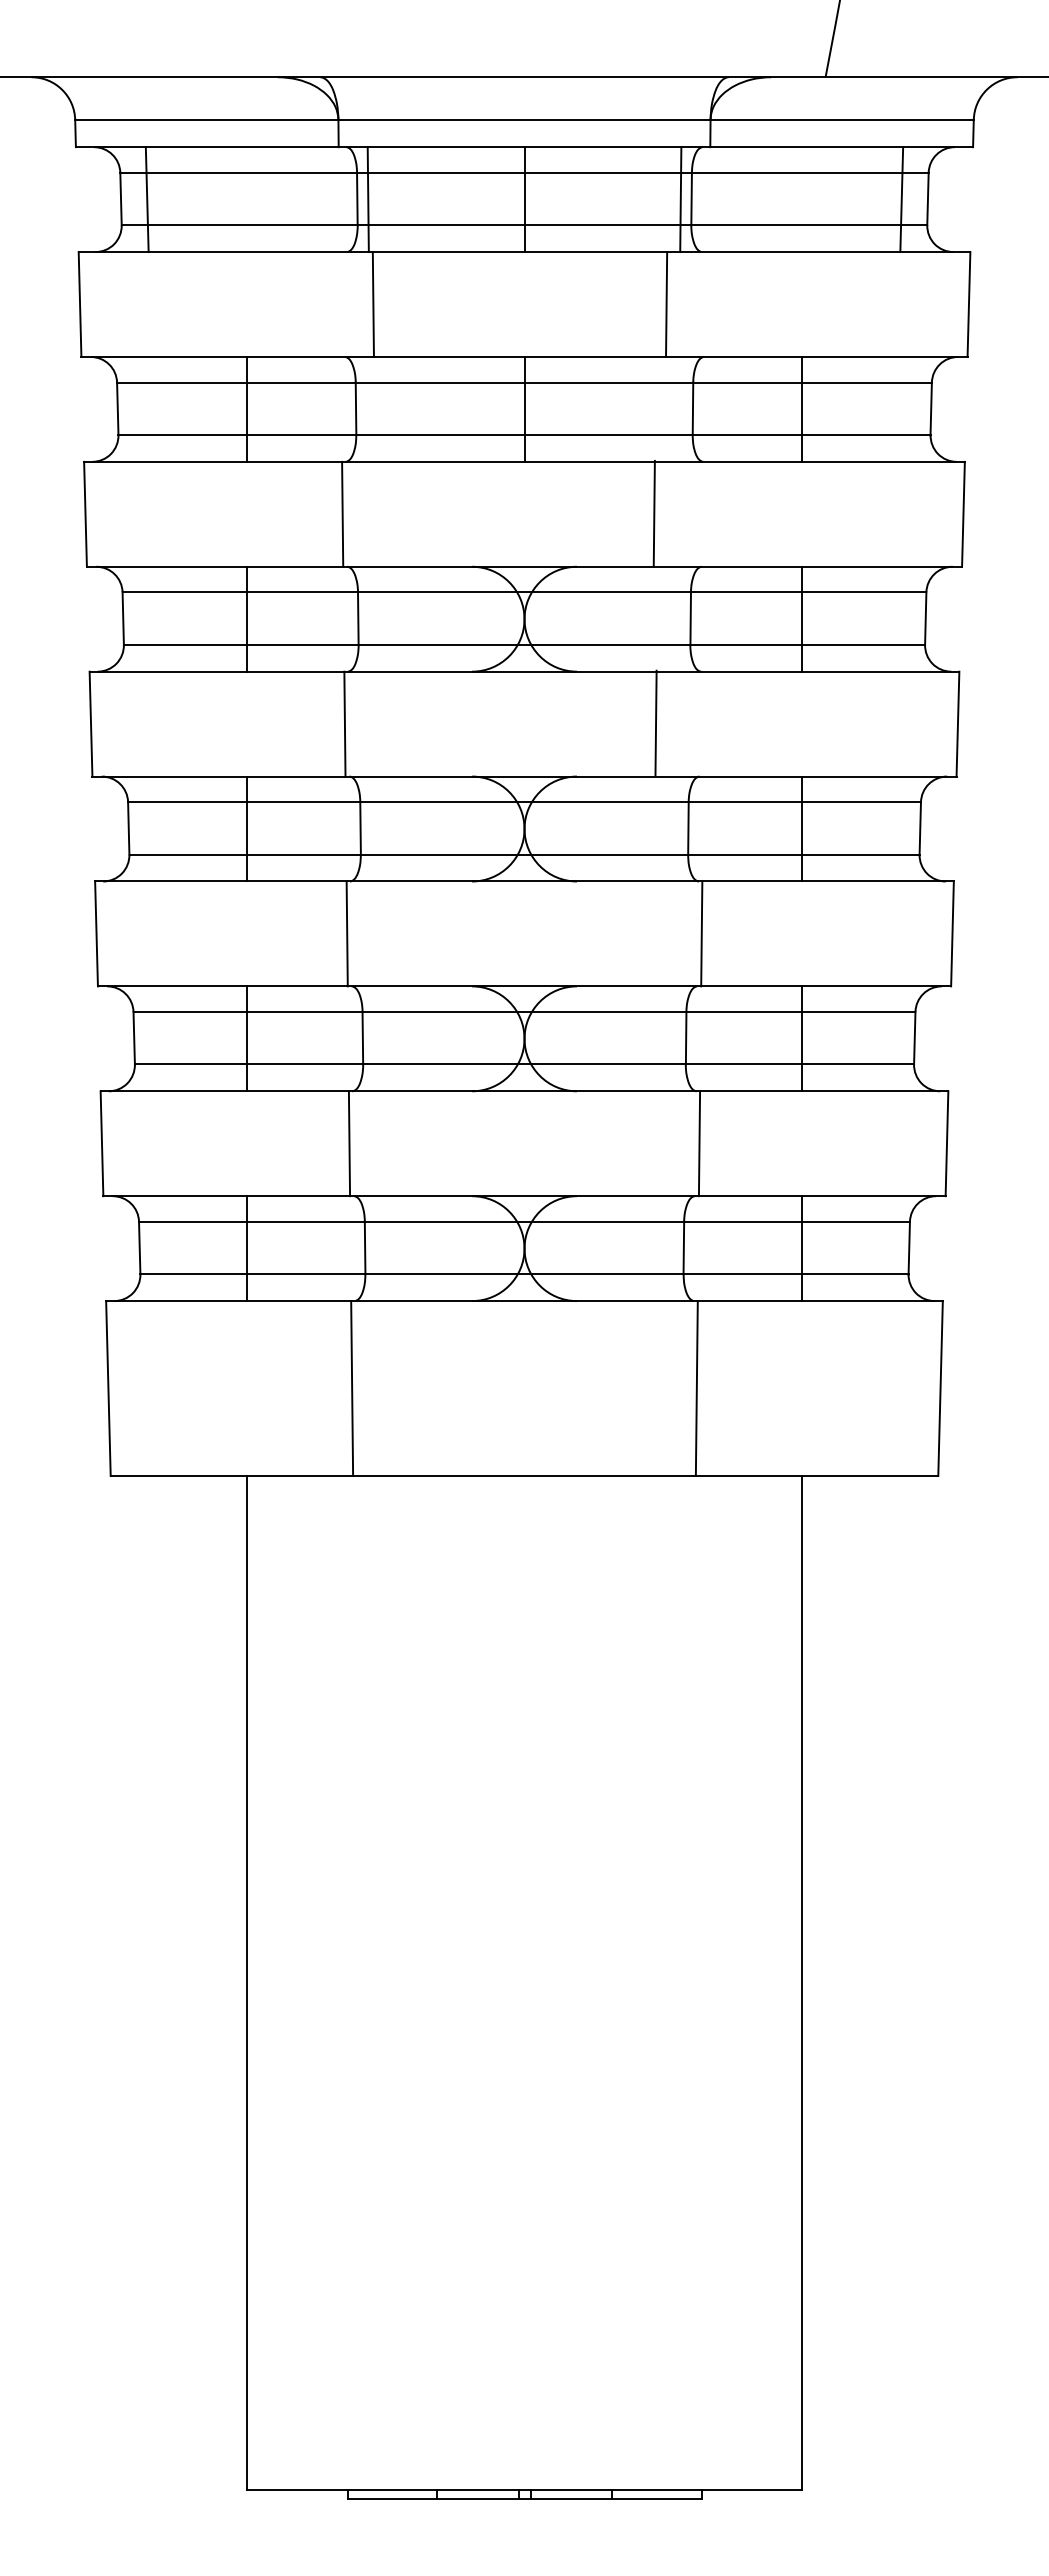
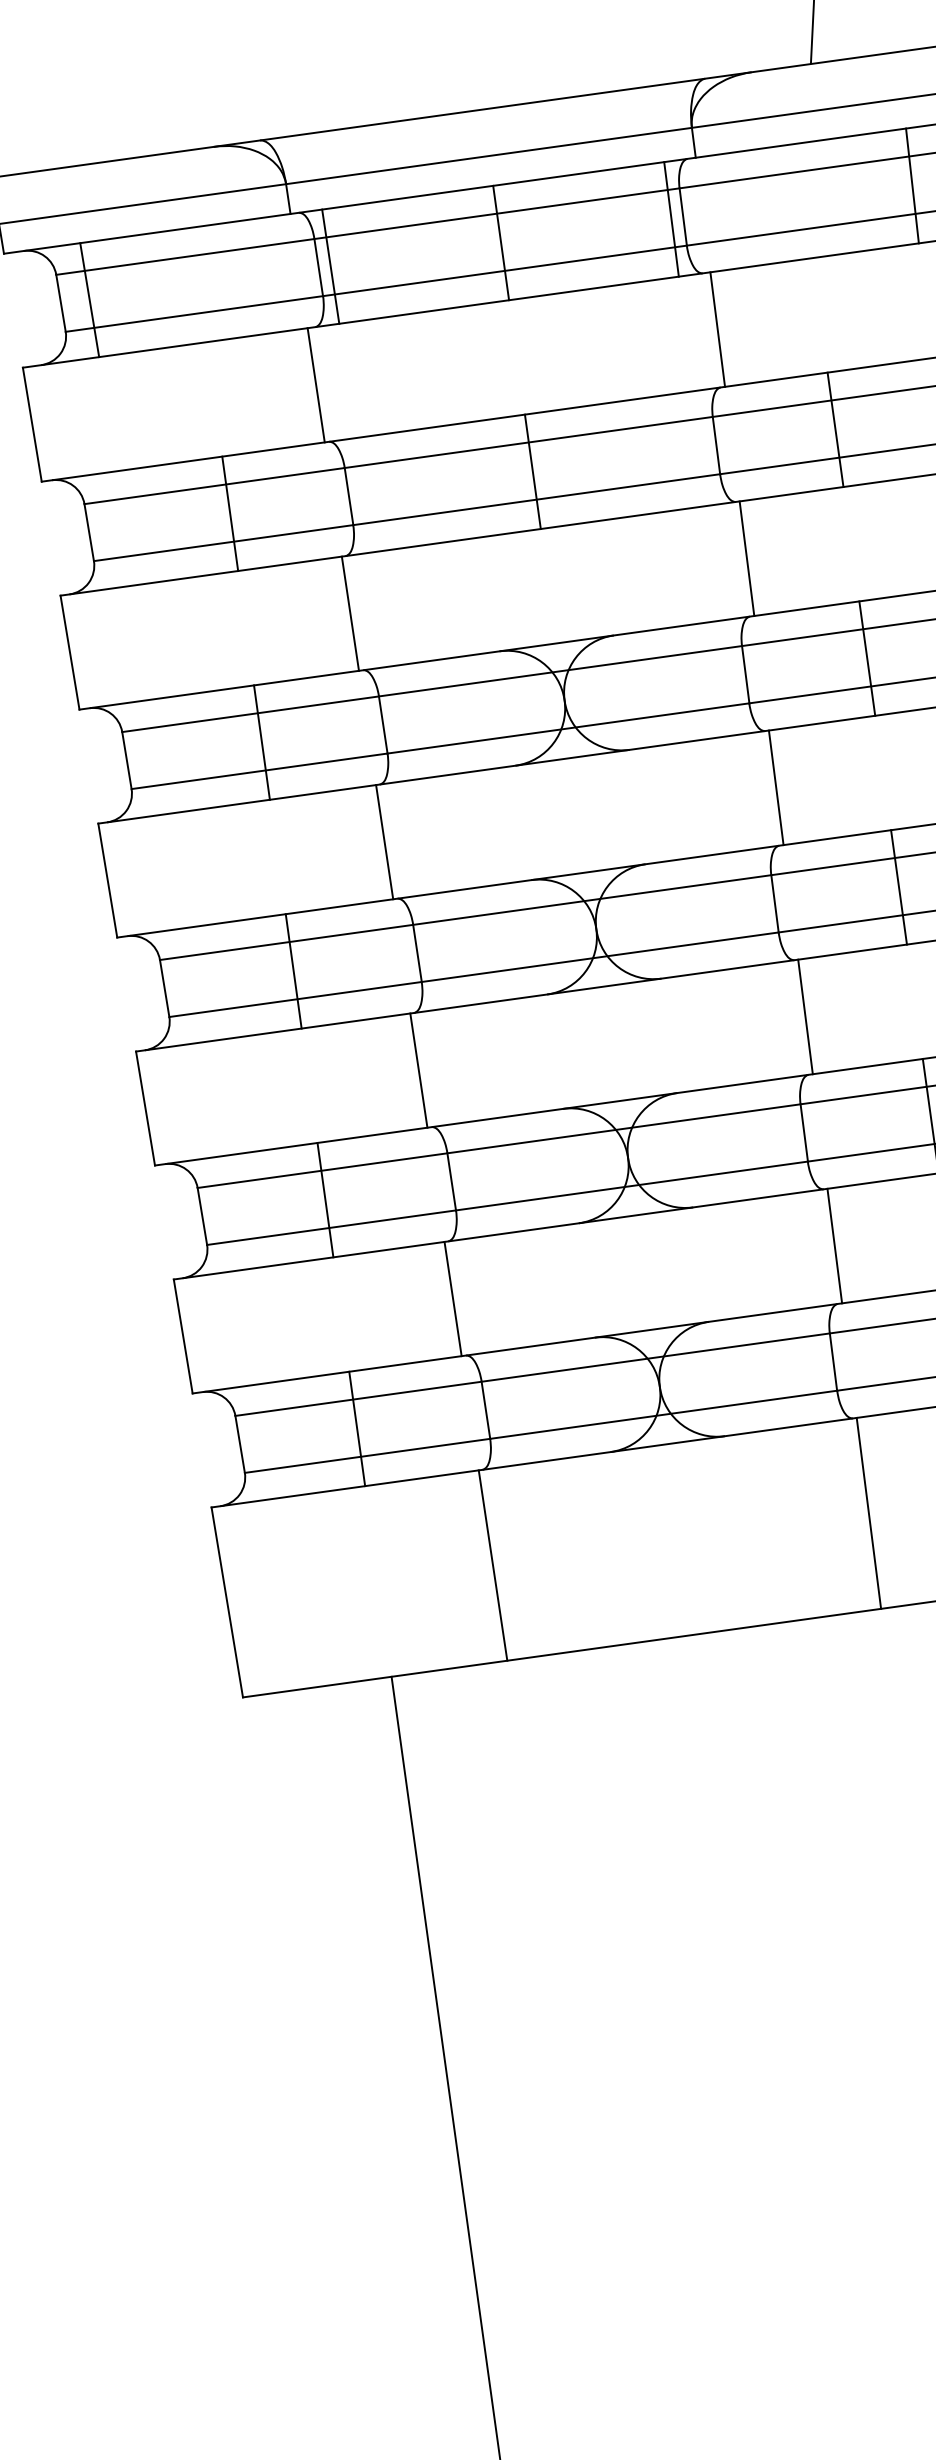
line: (372, 304) -> (315, 385), moved
line: (666, 304) -> (717, 329), moved
line: (653, 512) -> (745, 557), moved
line: (655, 722) -> (775, 787), moved

